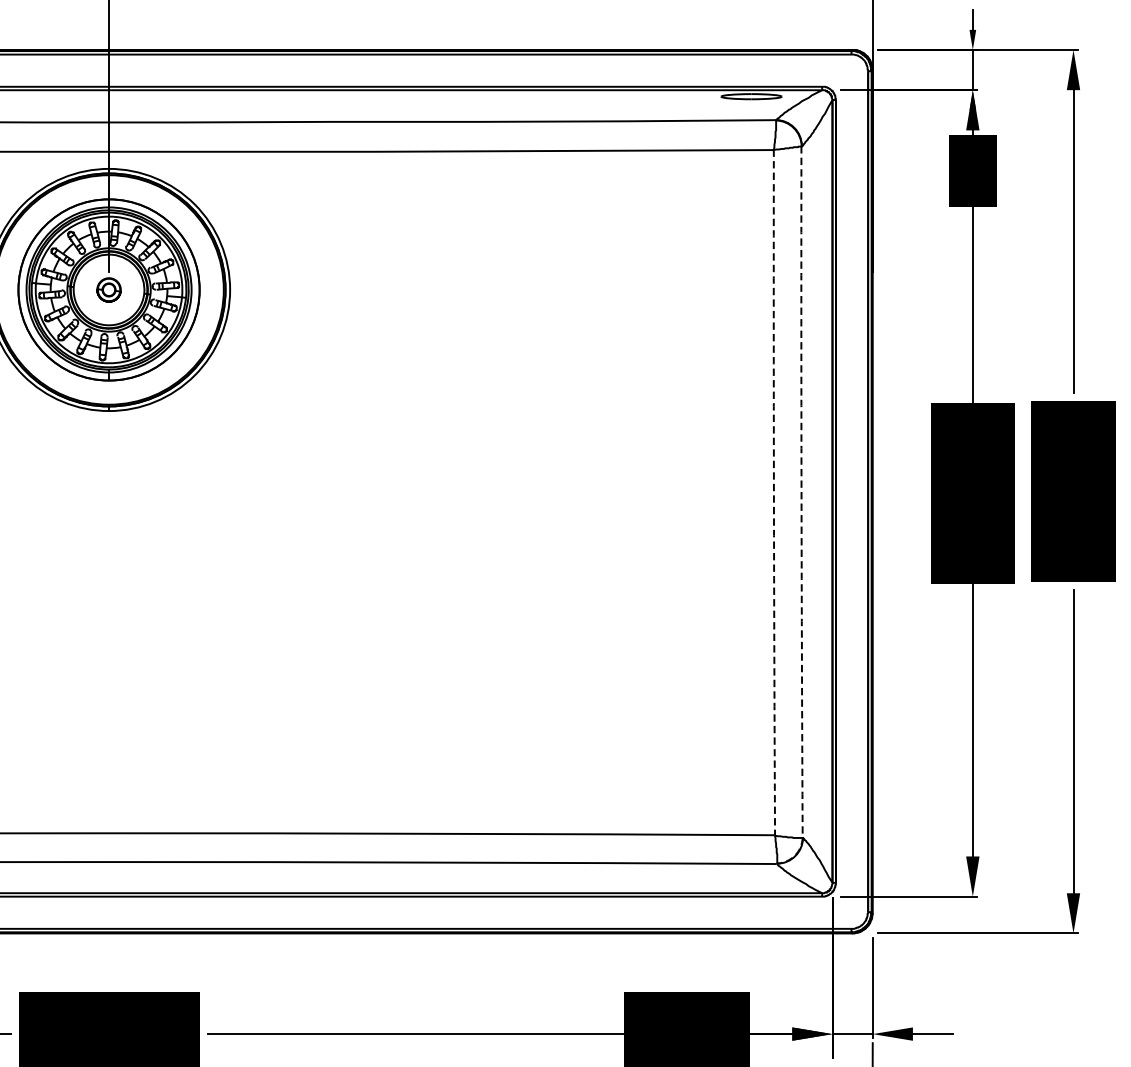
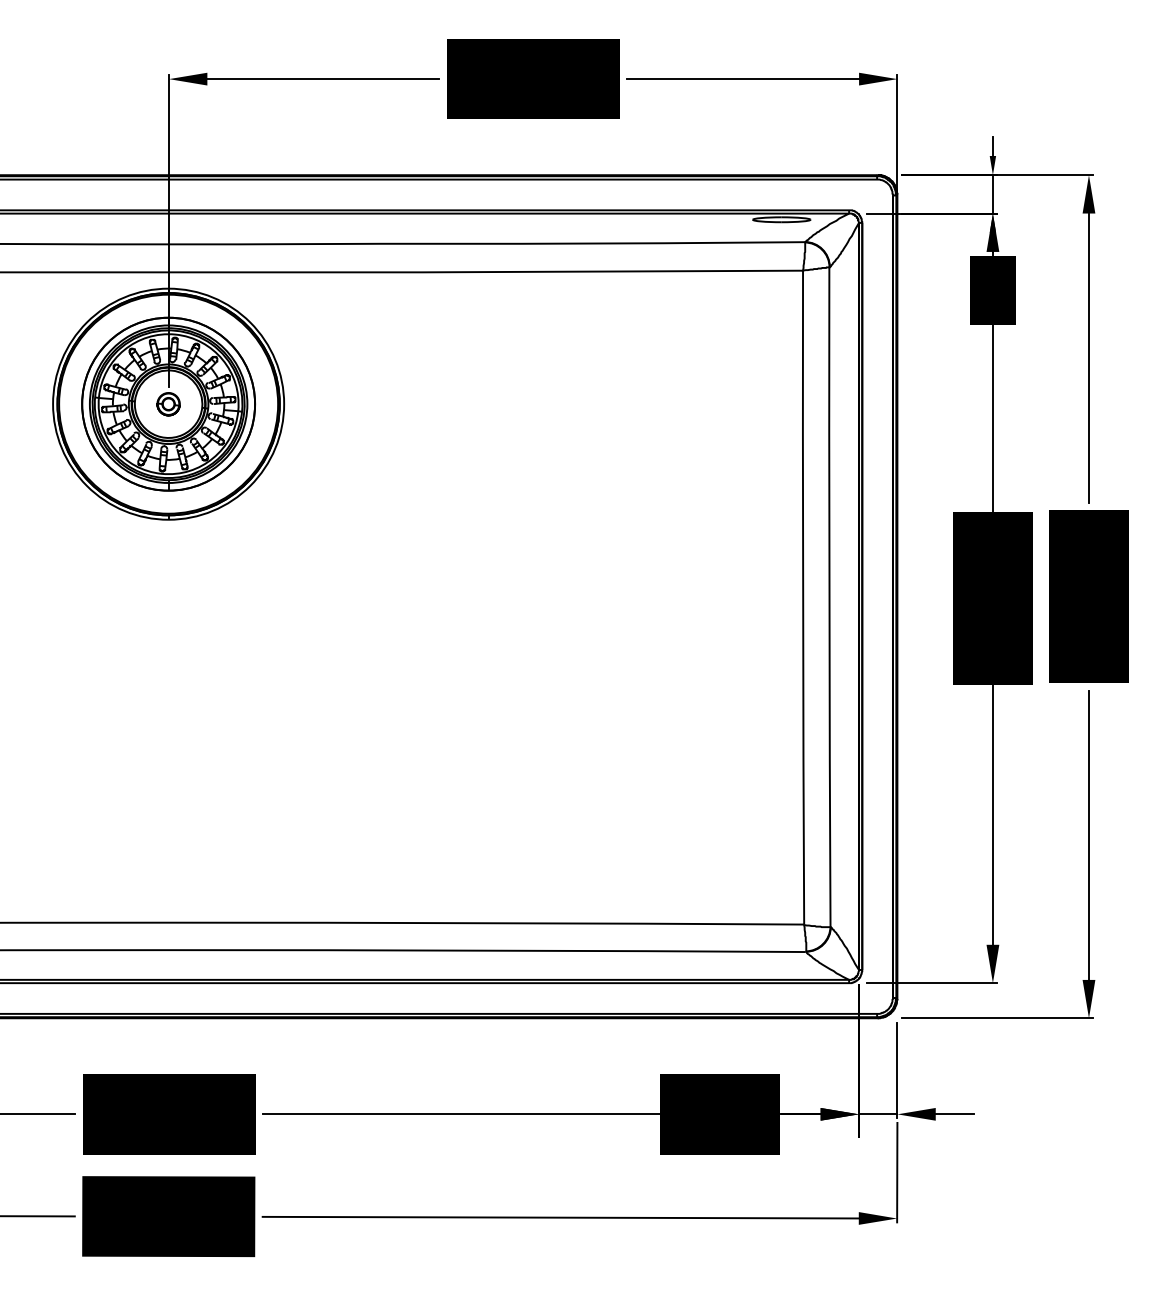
arc: (774, 492) -> (803, 597), dashed -> solid
line: (801, 516) -> (829, 620), dashed -> solid

